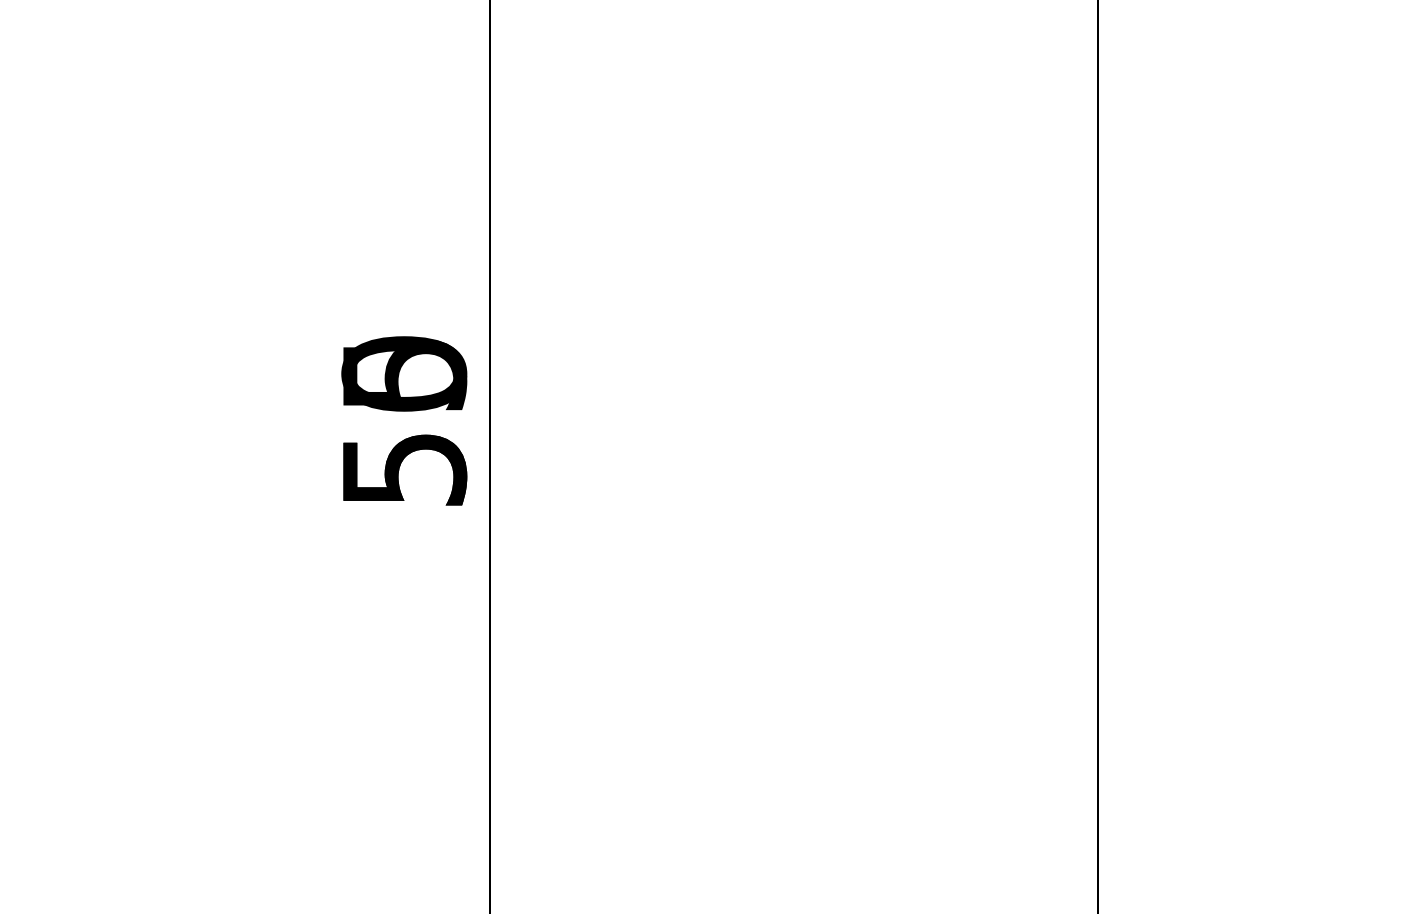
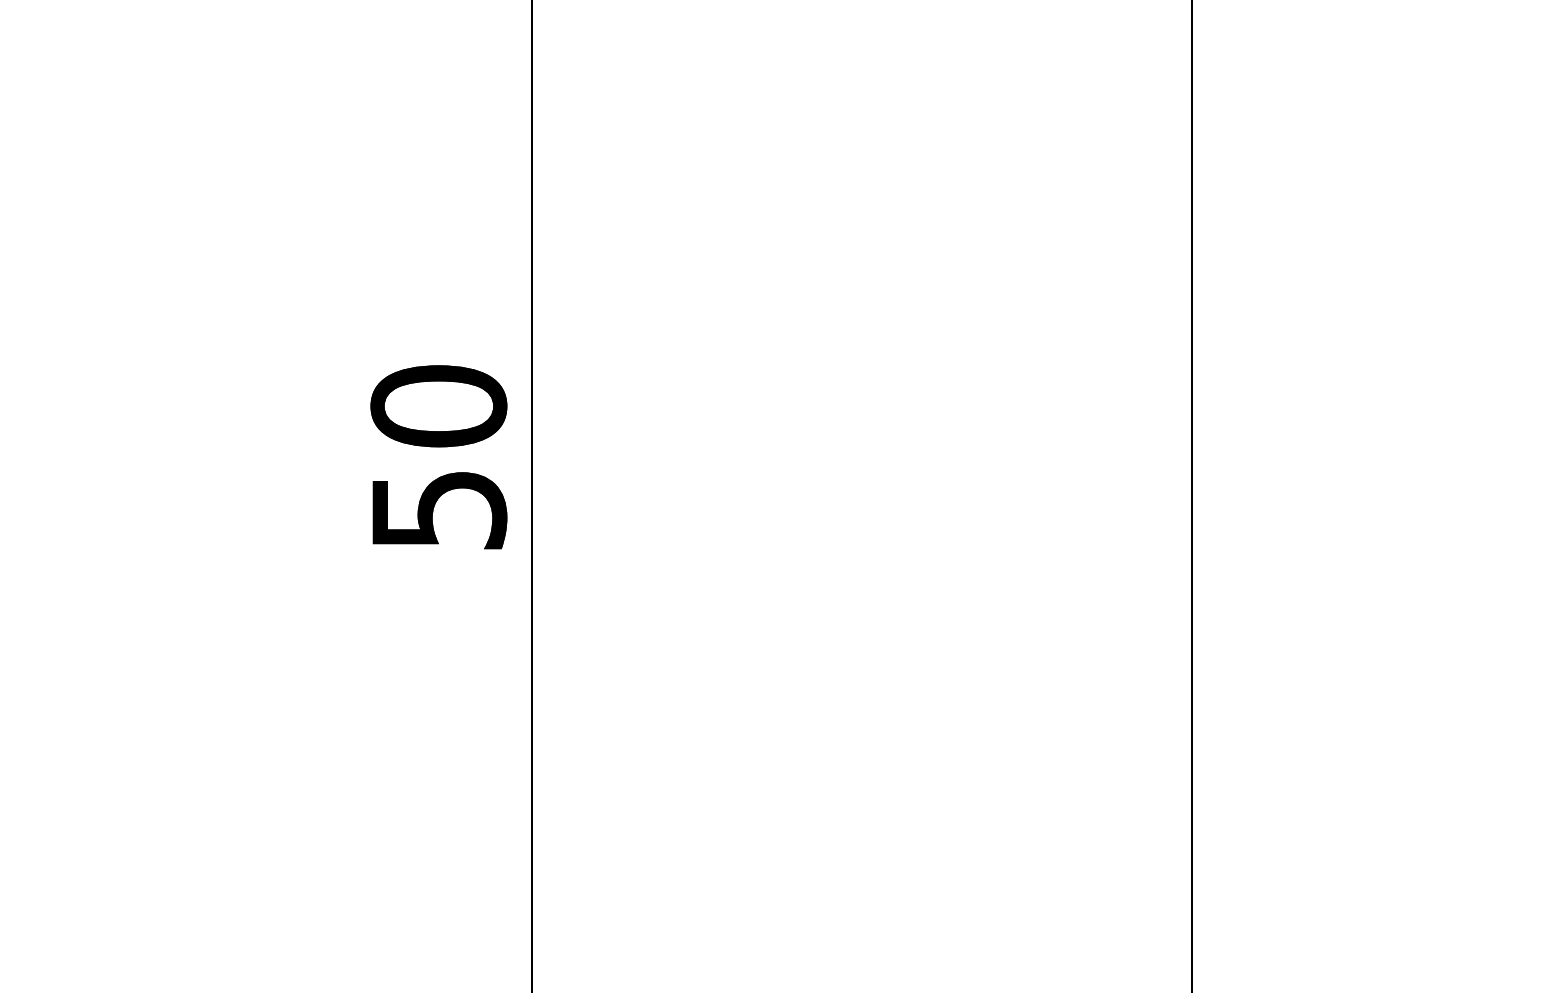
text: (404, 373) -> (439, 405), 55 -> 50

